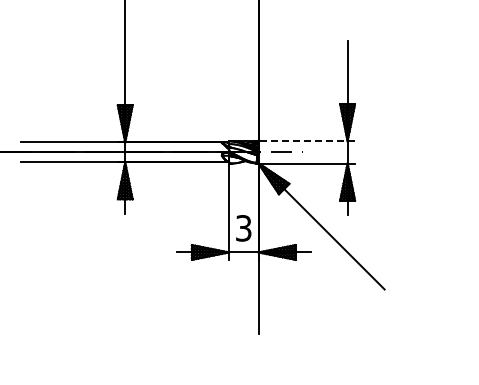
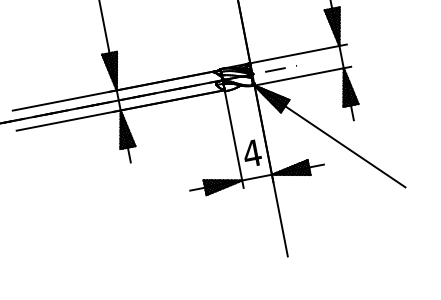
line: (305, 141) -> (297, 54), dashed -> solid
text: (243, 228) -> (252, 153), 3 -> 4

